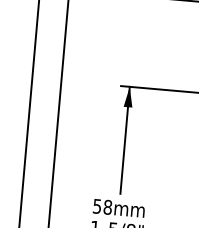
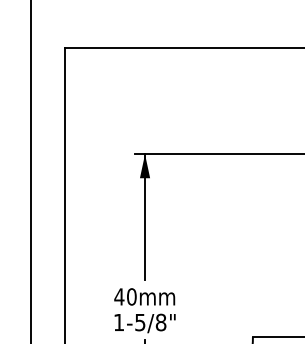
text: (102, 206) -> (125, 296), 58 -> 40

